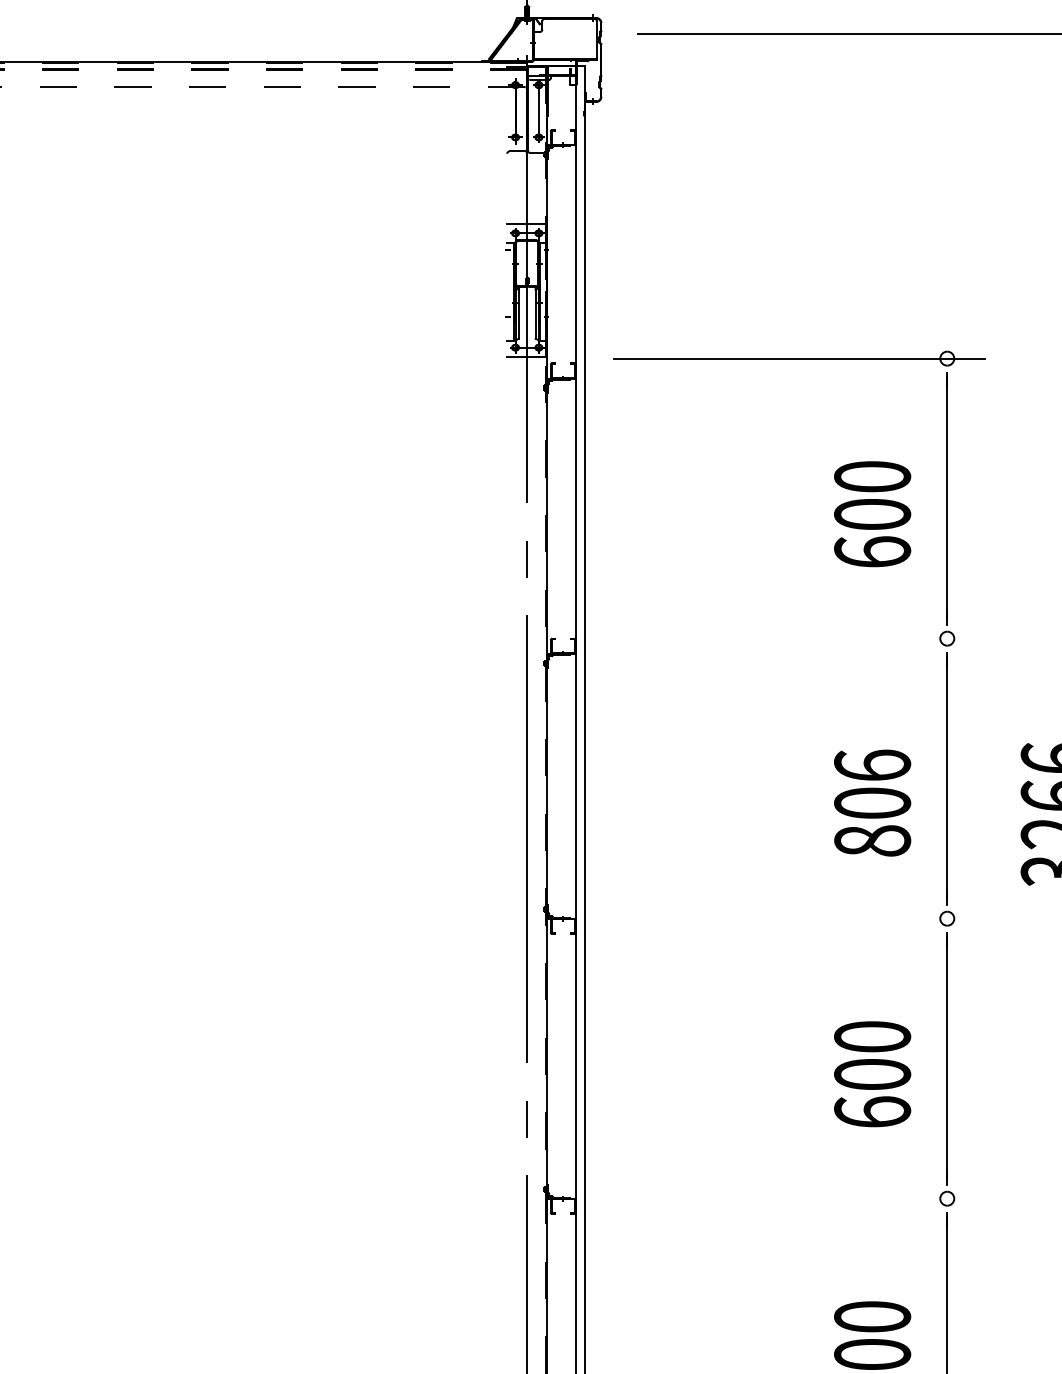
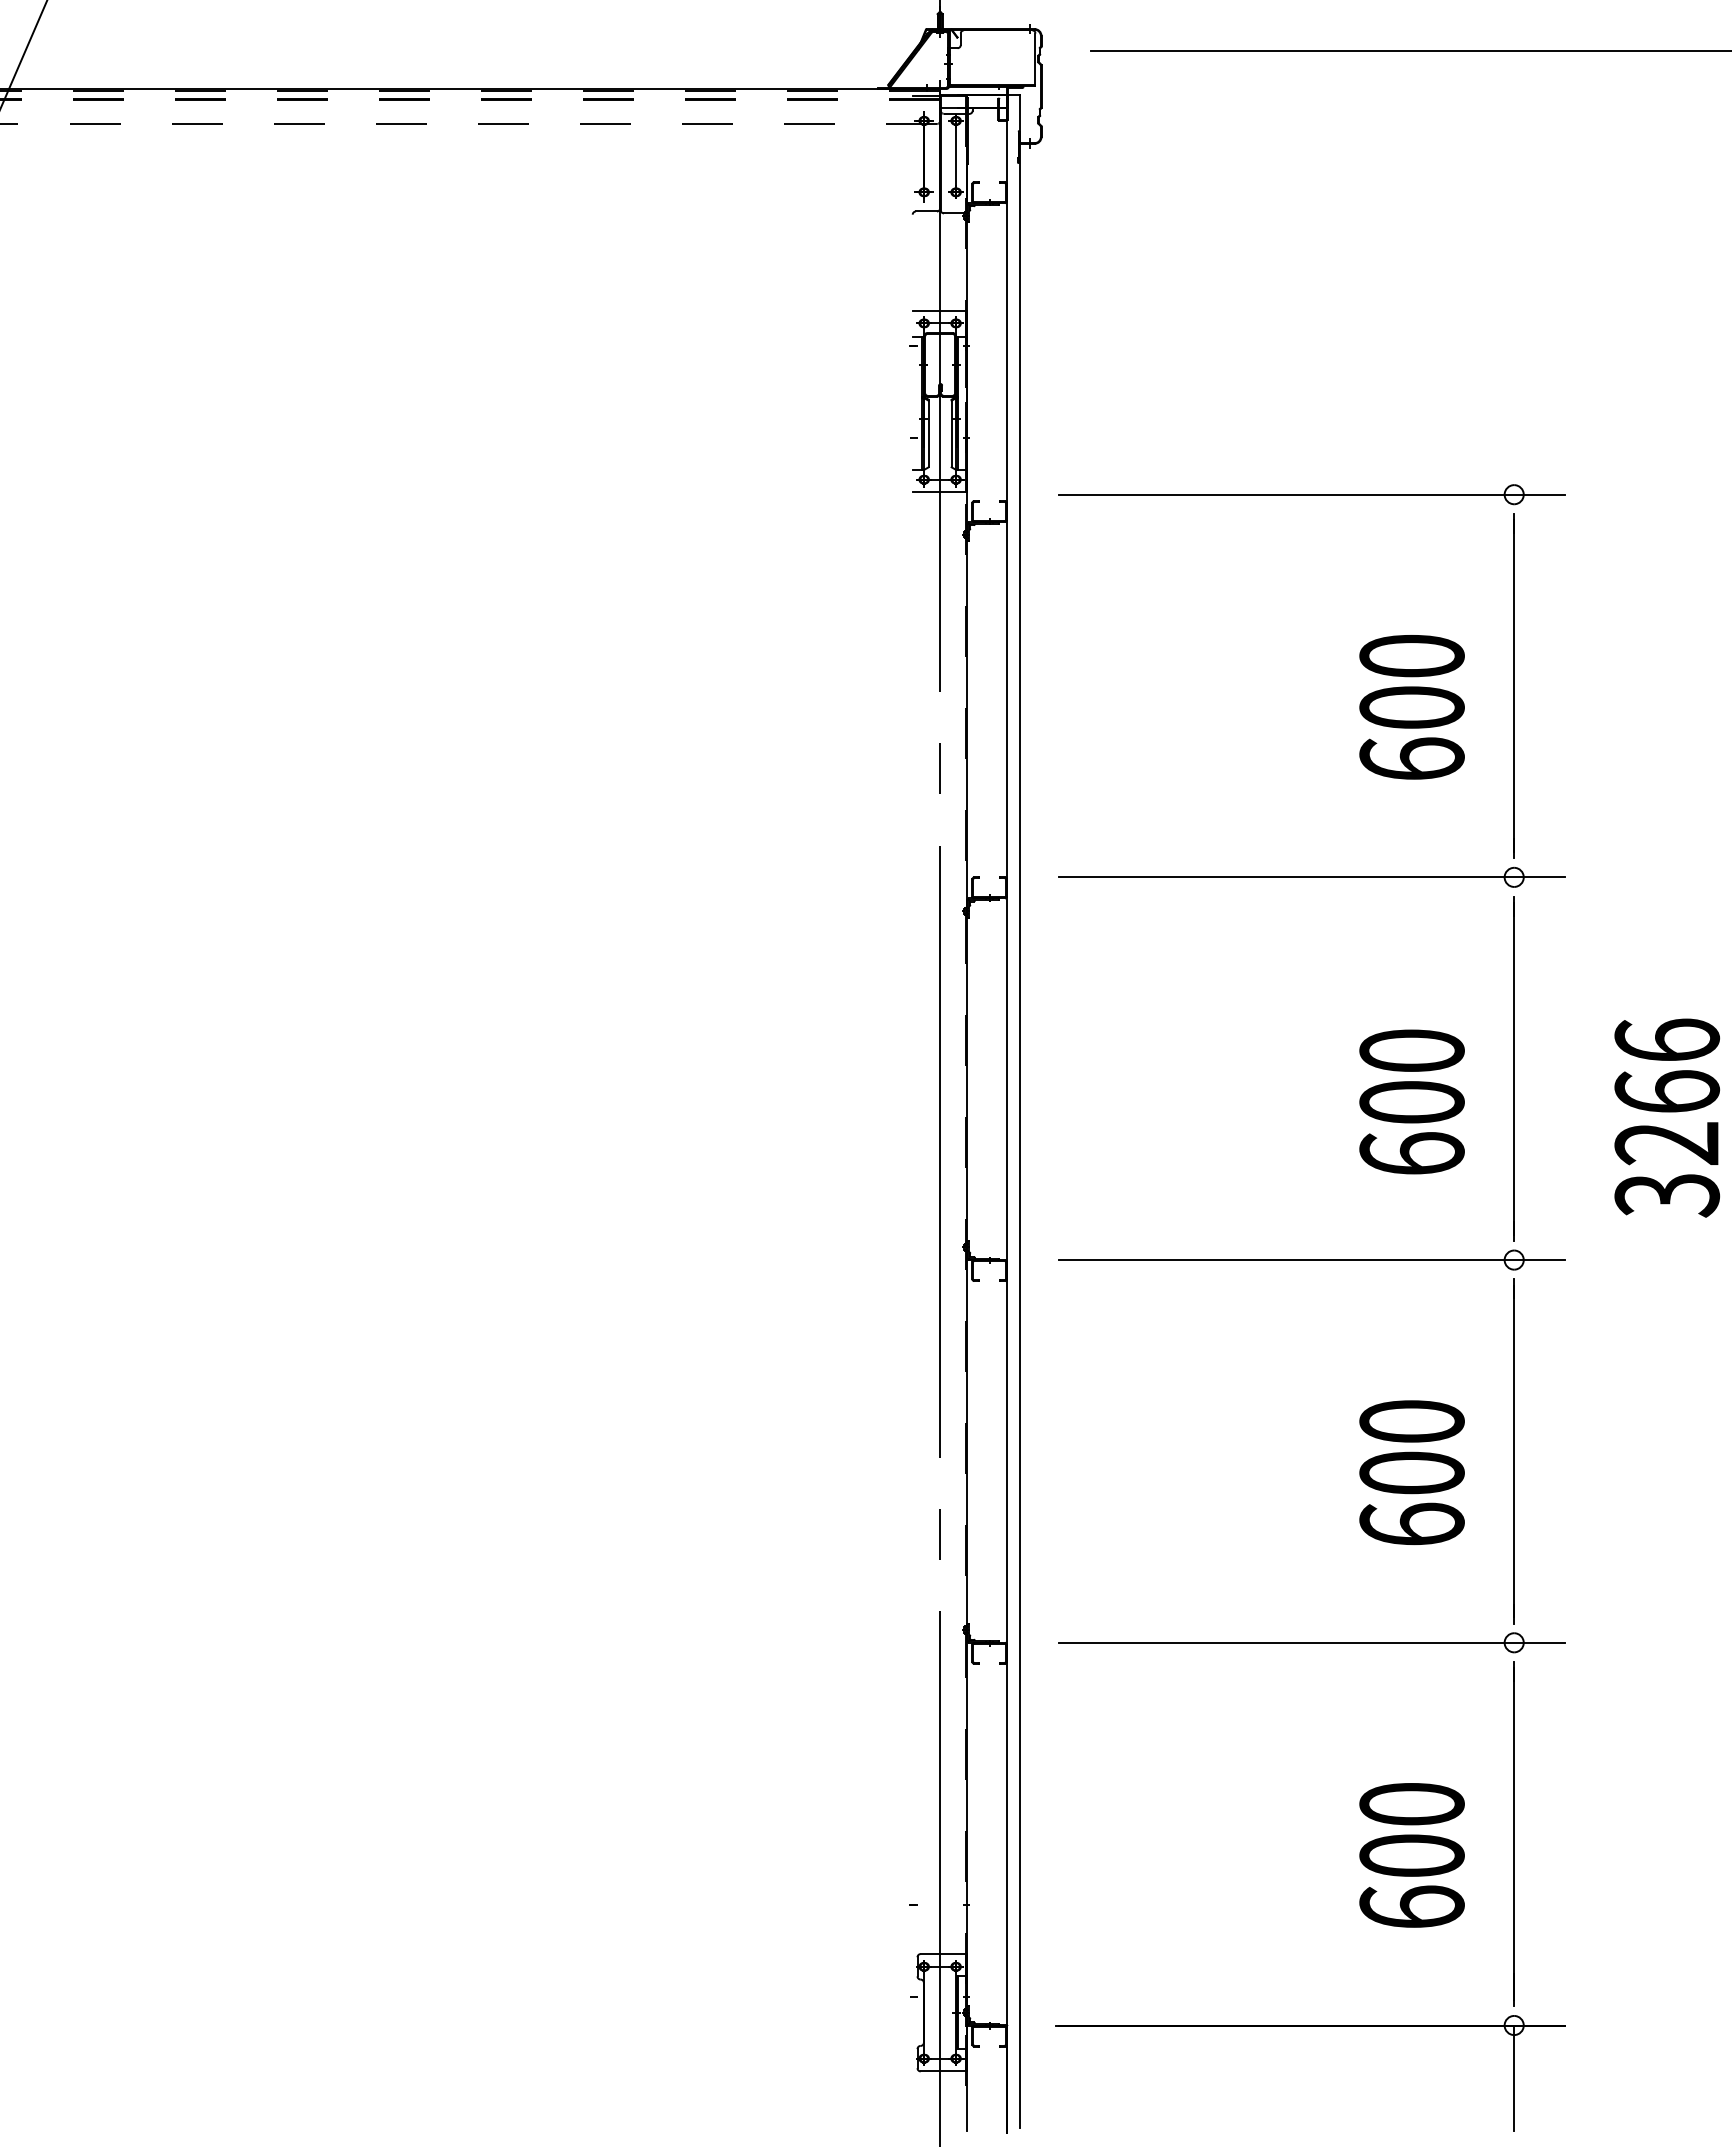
line: (798, 638) -> (1311, 877), added
text: (872, 803) -> (1411, 1102), 806 -> 600
line: (798, 919) -> (1311, 1260), added
line: (798, 1198) -> (1311, 1642), added

